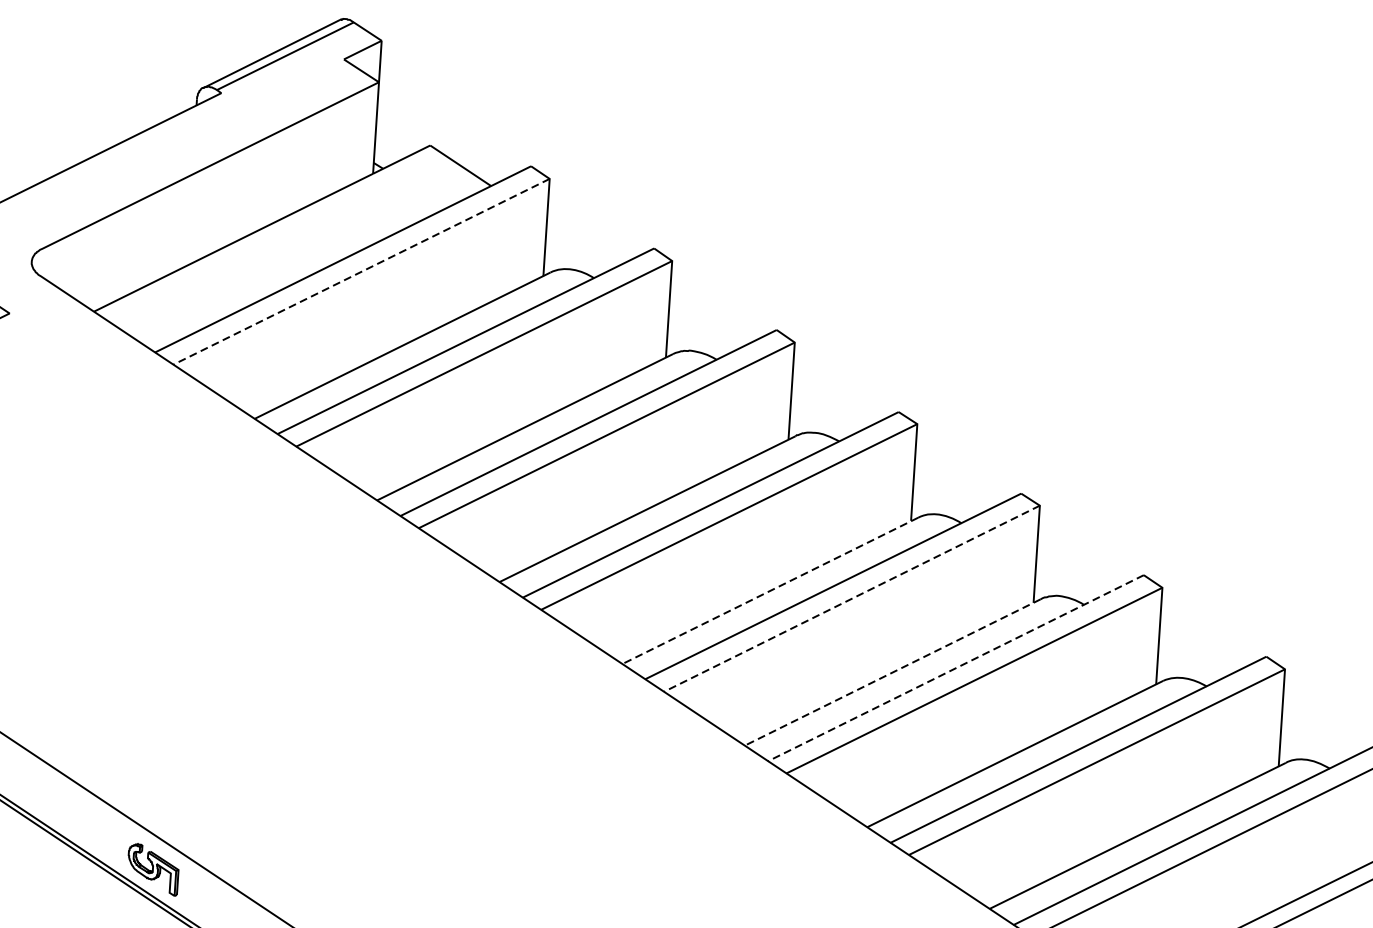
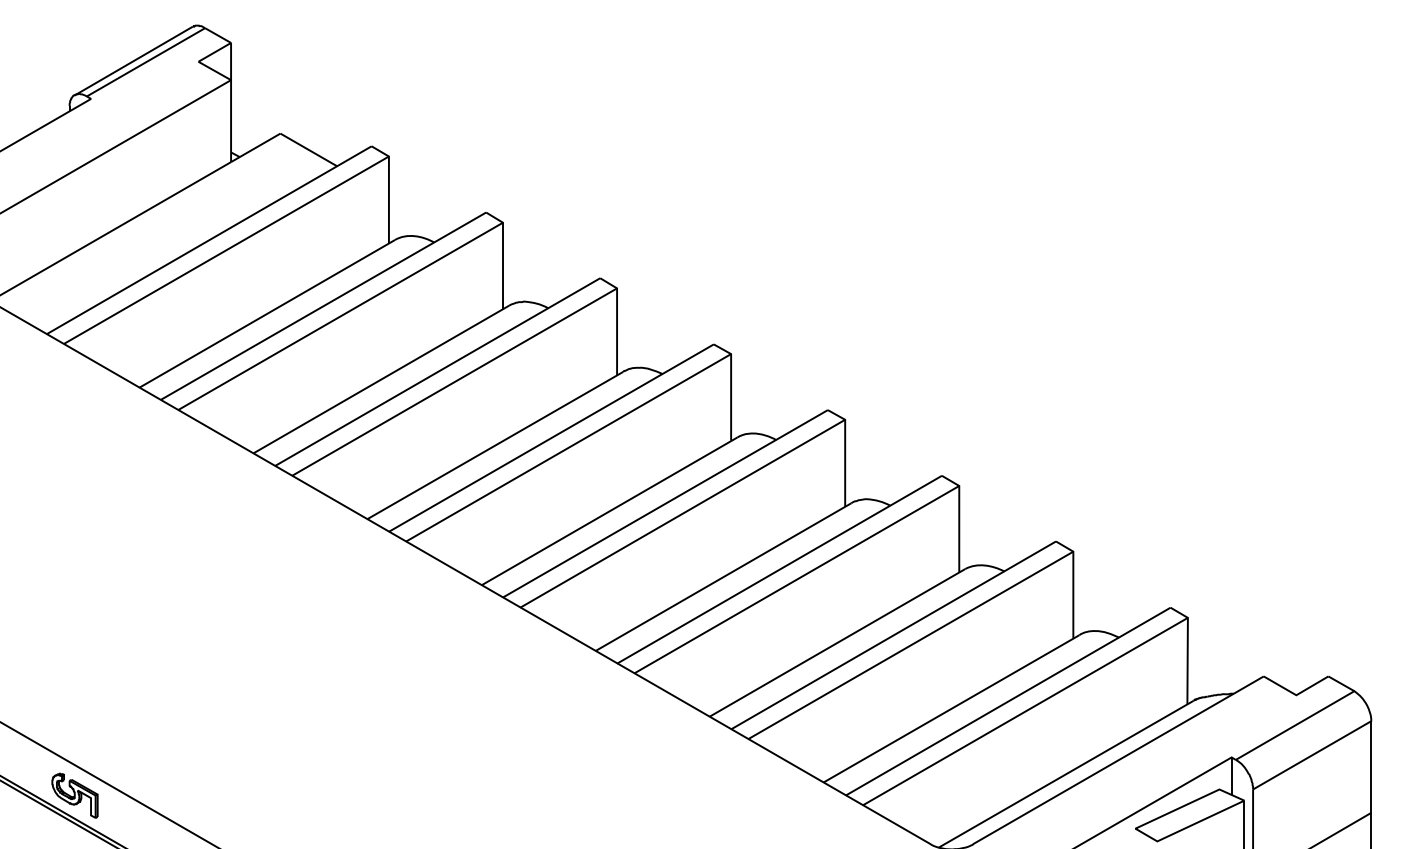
line: (361, 272) -> (226, 250), dashed -> solid
line: (770, 591) -> (609, 511), dashed -> solid
line: (851, 598) -> (682, 513), dashed -> solid
line: (955, 668) -> (779, 569), dashed -> solid
line: (892, 672) -> (723, 577), dashed -> solid

